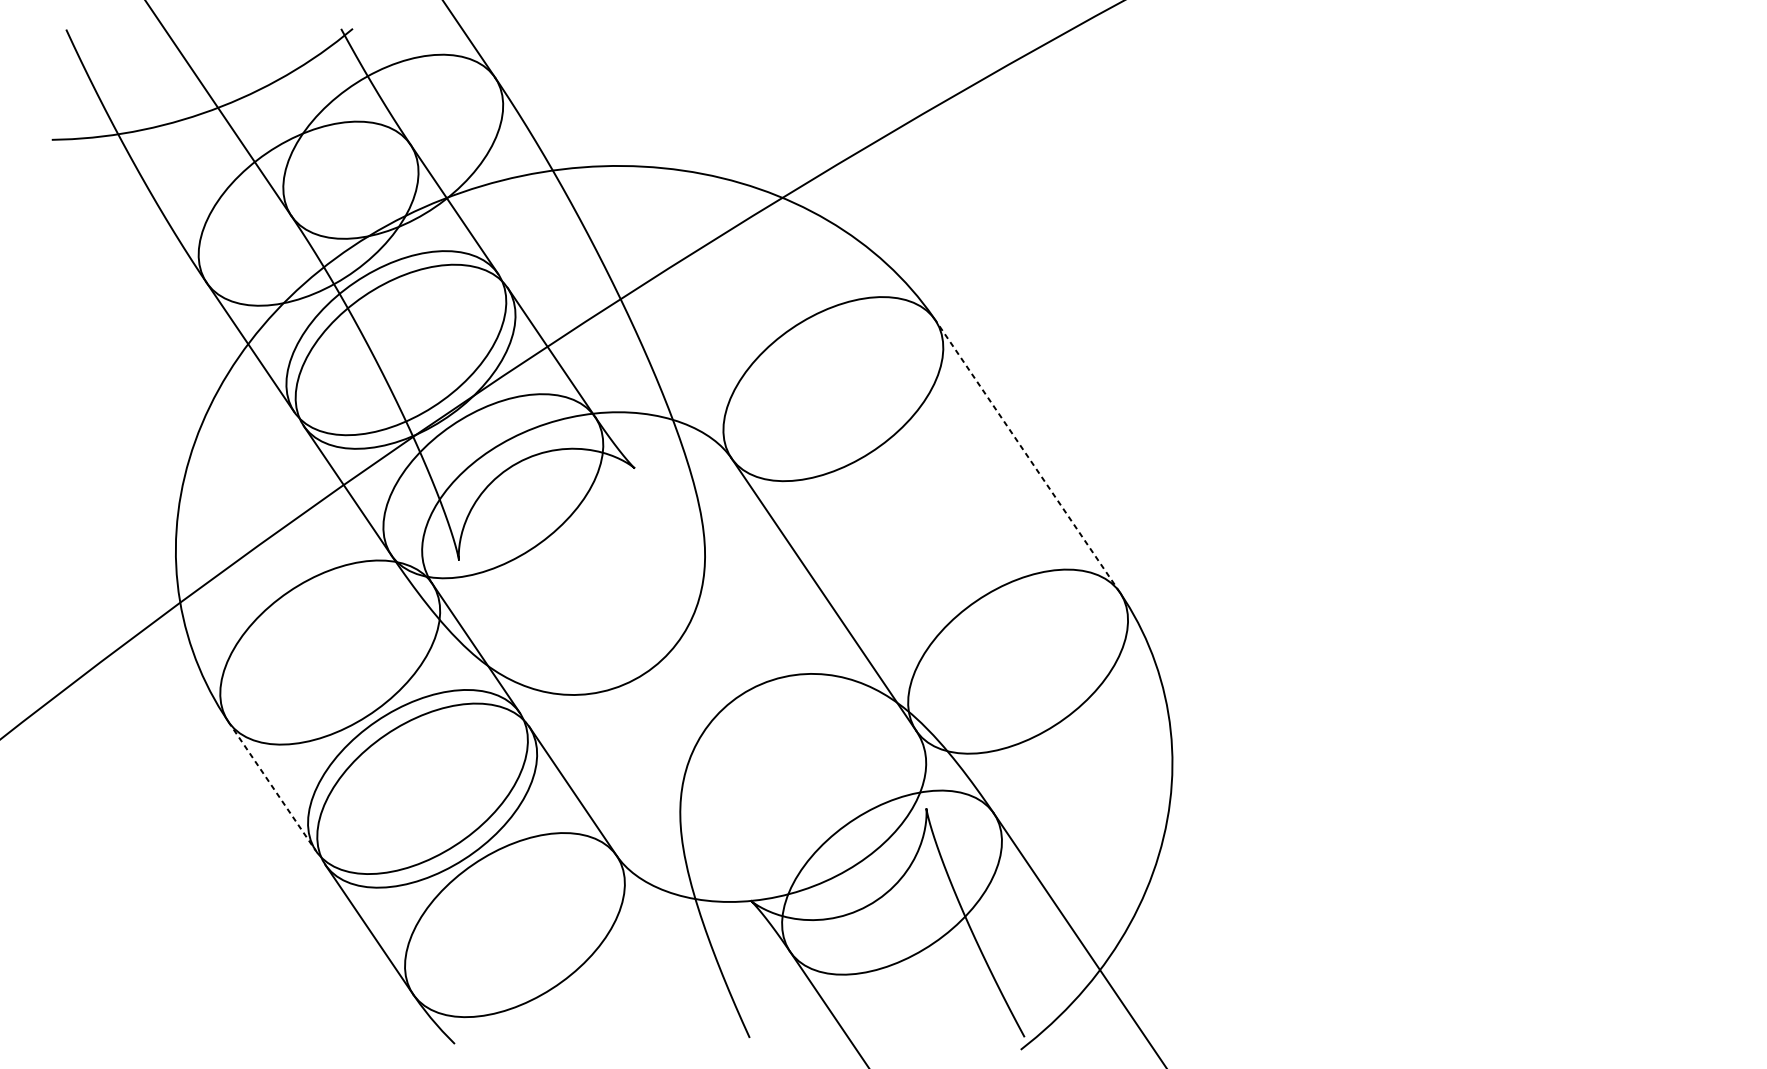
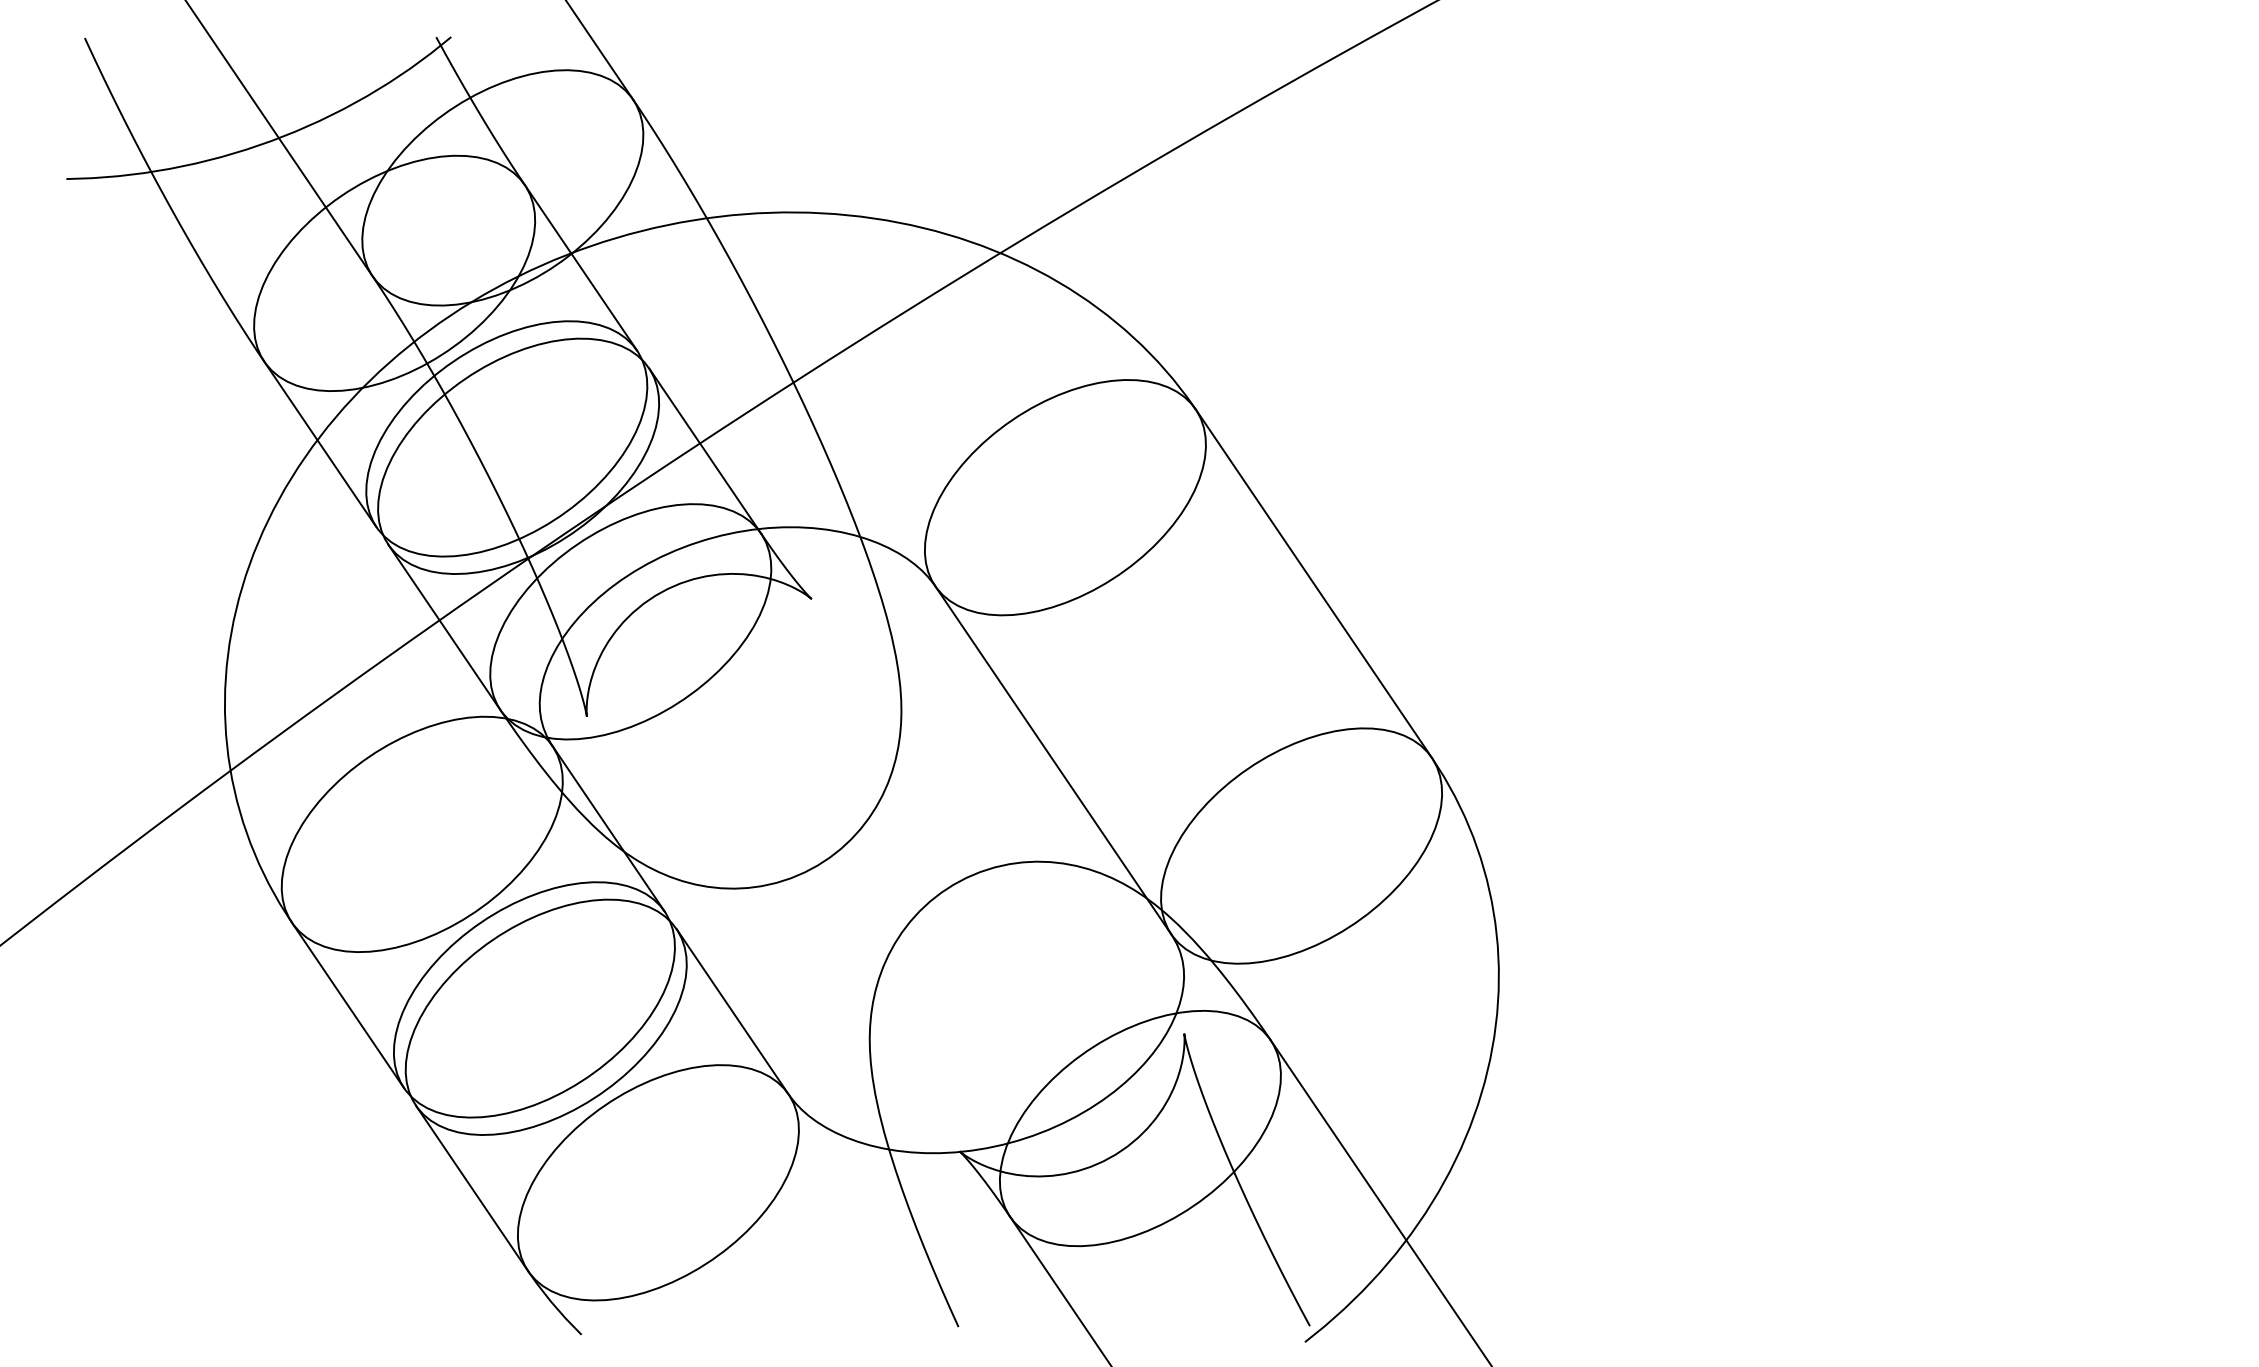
line: (1027, 456) -> (1313, 583), dashed -> solid
line: (272, 786) -> (348, 1005), dashed -> solid

